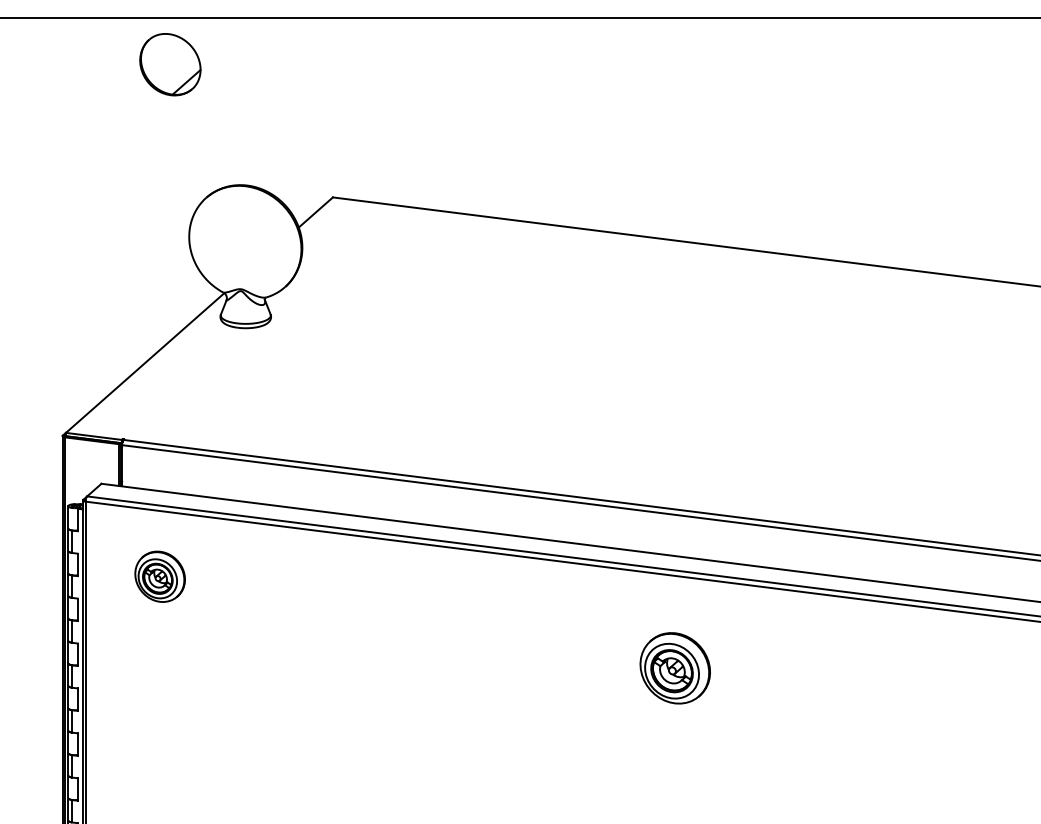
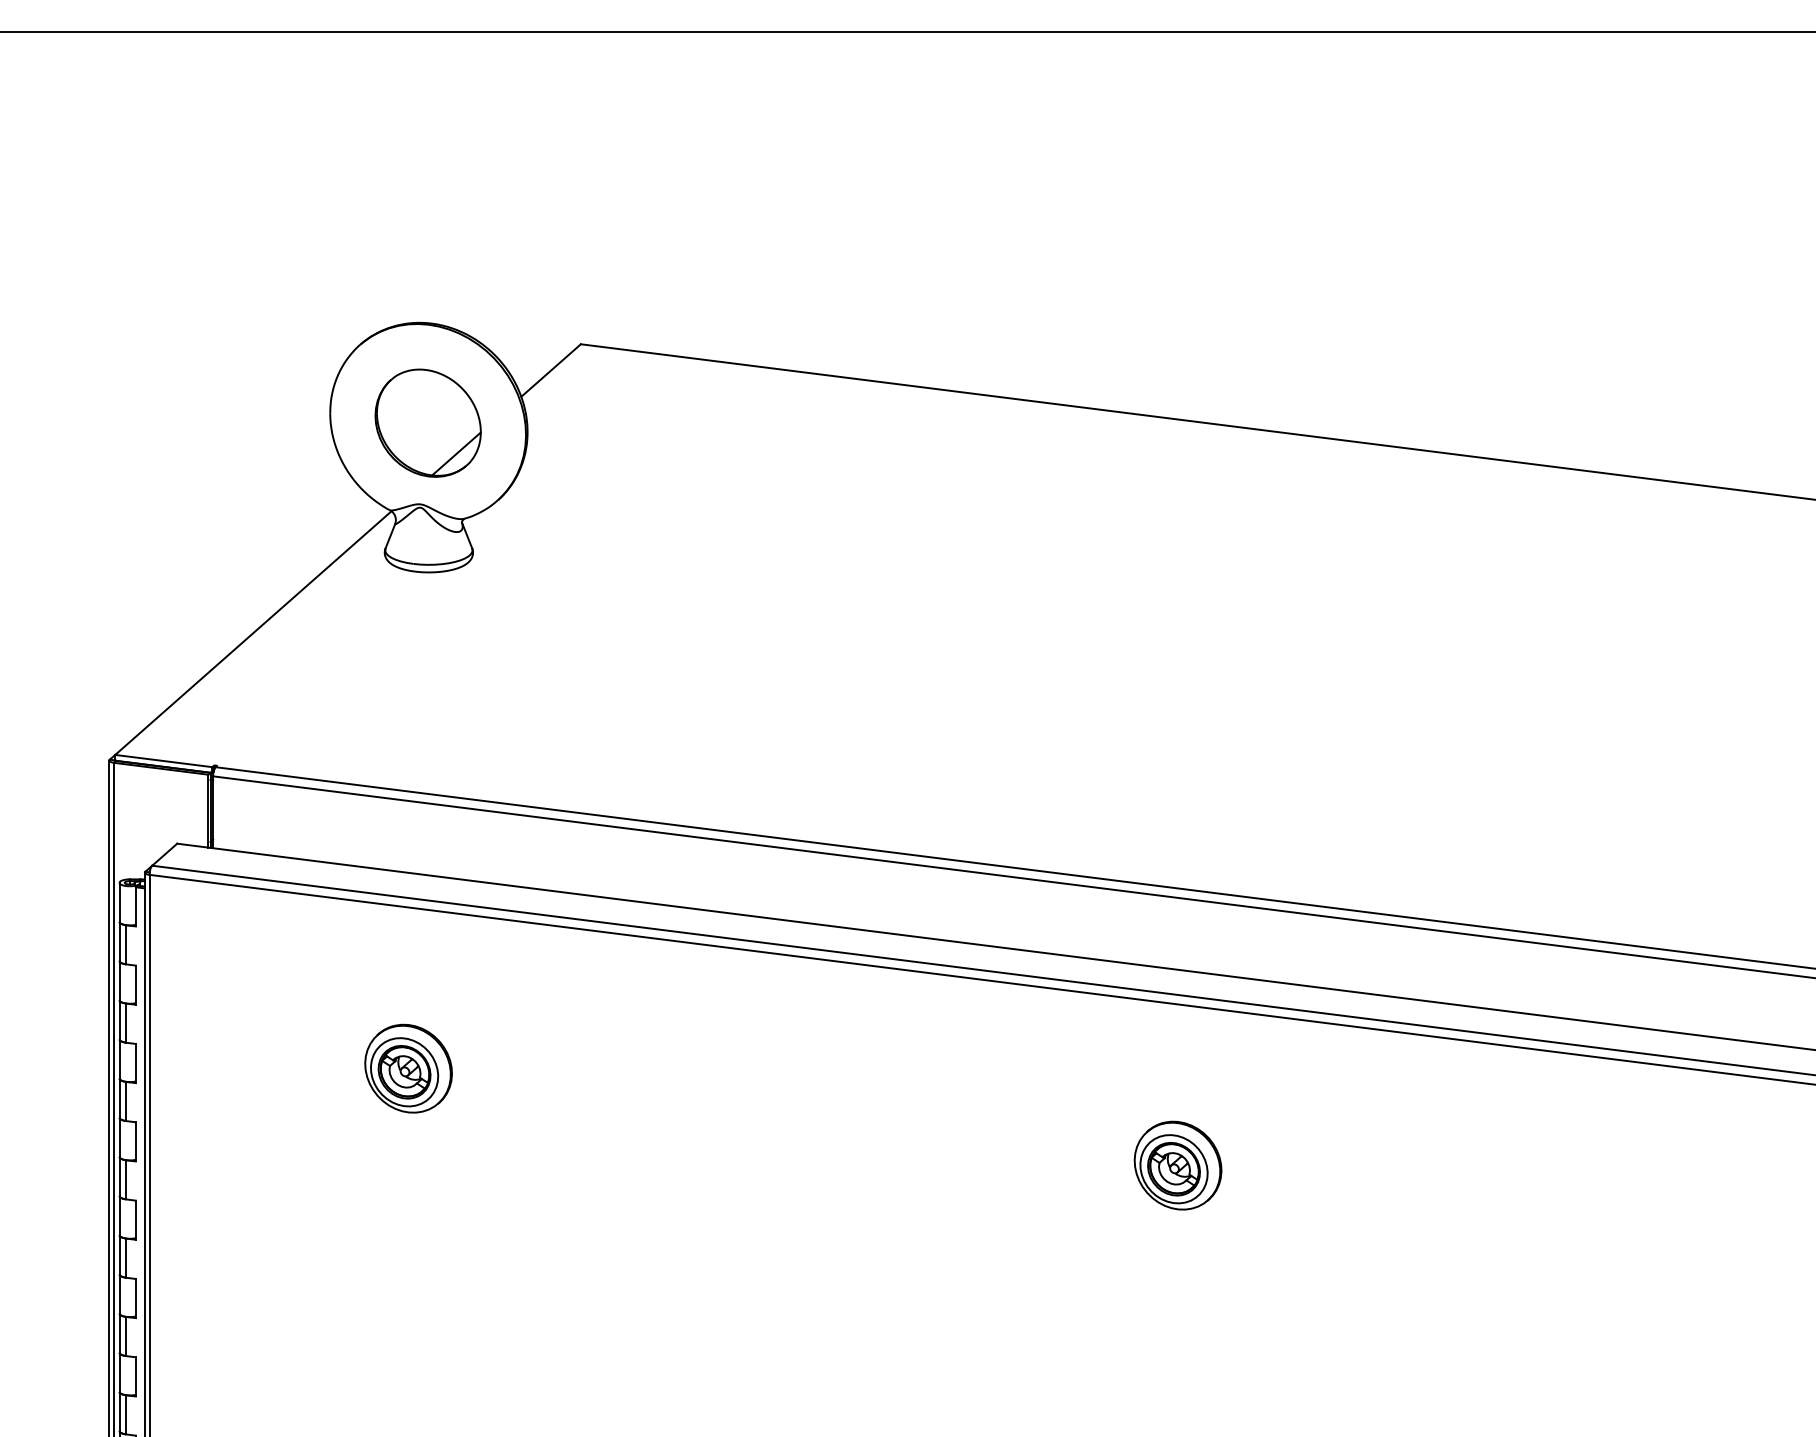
part: (170, 64) -> (428, 422), moved
part: (159, 576) -> (407, 1068), moved
part: (675, 668) -> (1178, 1165), size x0.71

